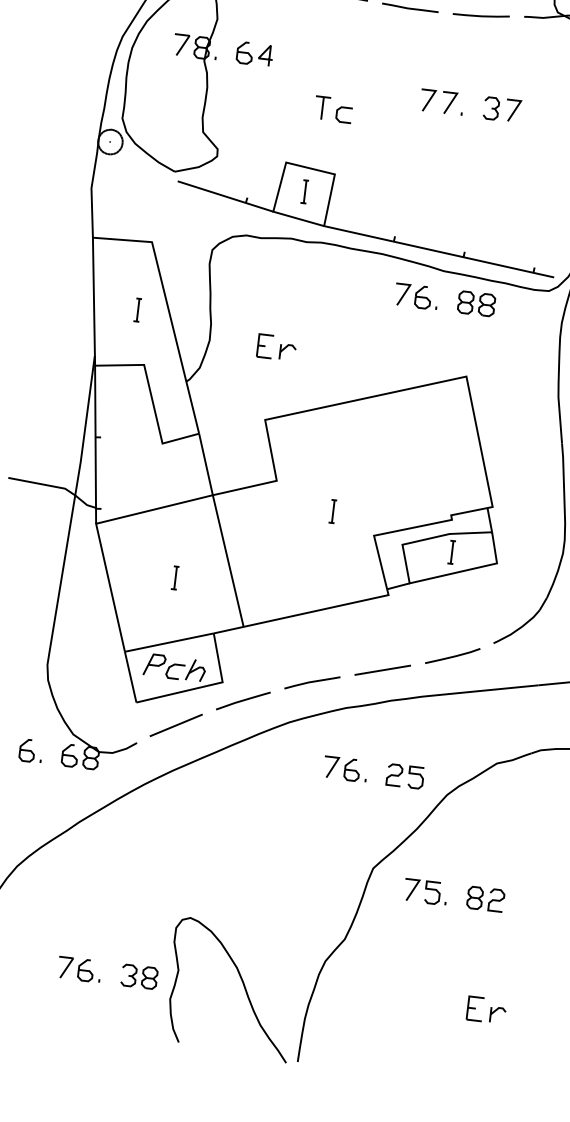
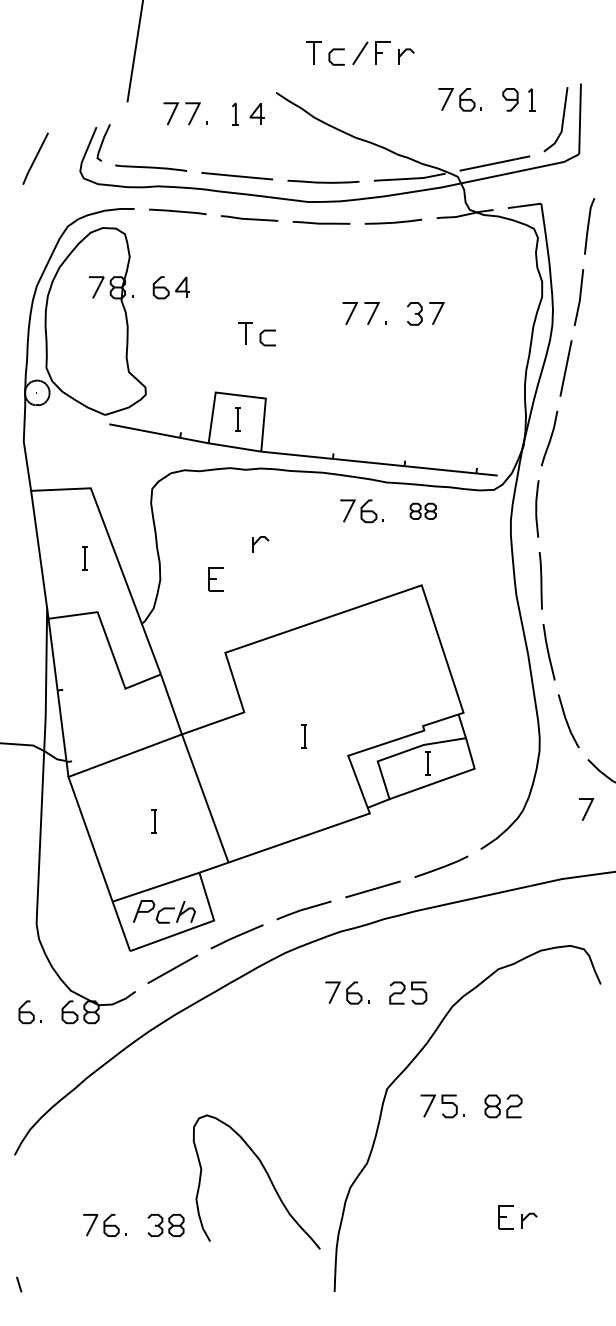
part: (476, 304) -> (423, 511), size x0.7
part: (287, 352) -> (260, 544), moved
curve: (242, 985) -> (267, 1176), moved

